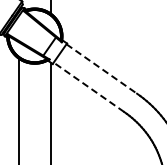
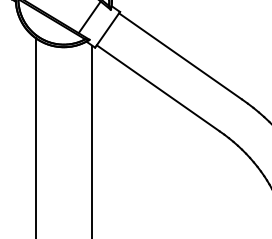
line: (102, 69) -> (181, 57), dashed -> solid
line: (88, 87) -> (157, 88), dashed -> solid

